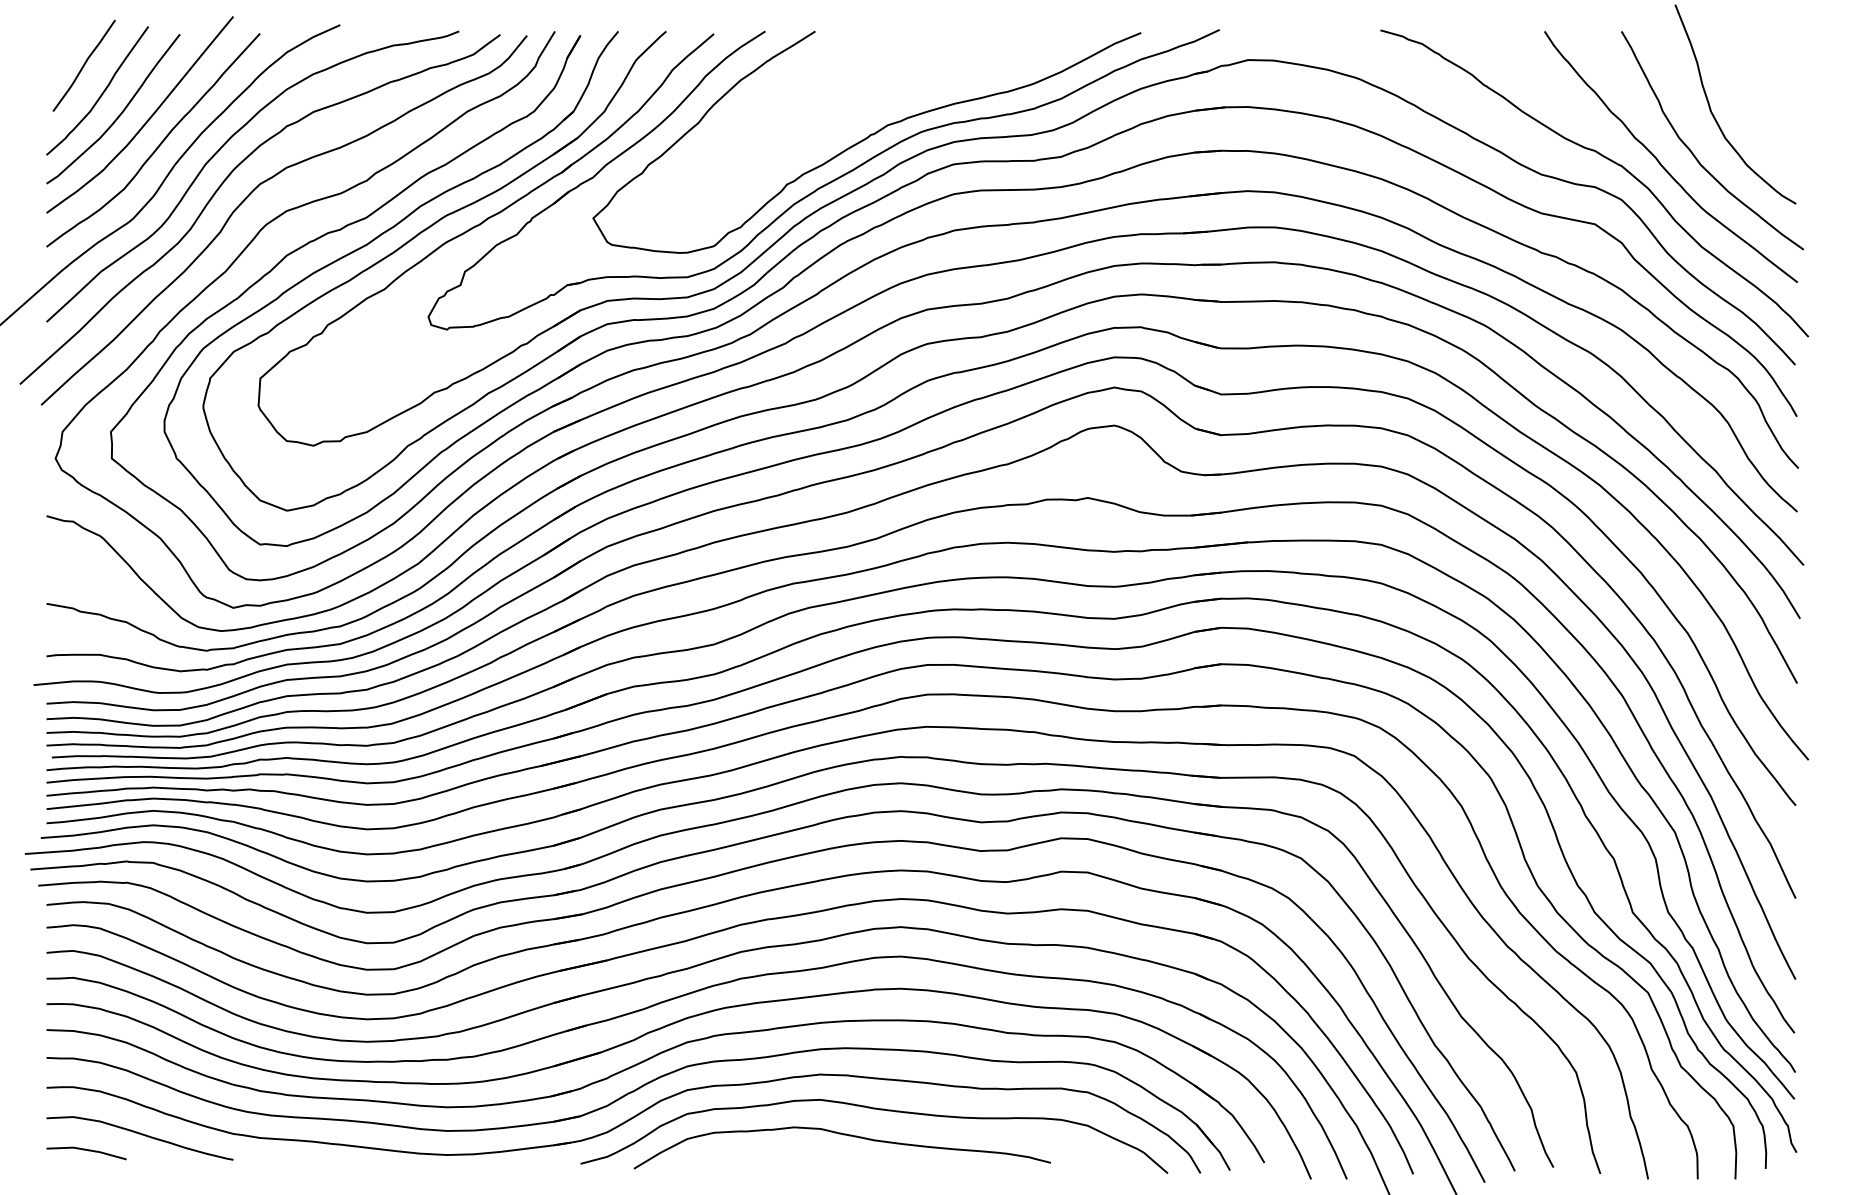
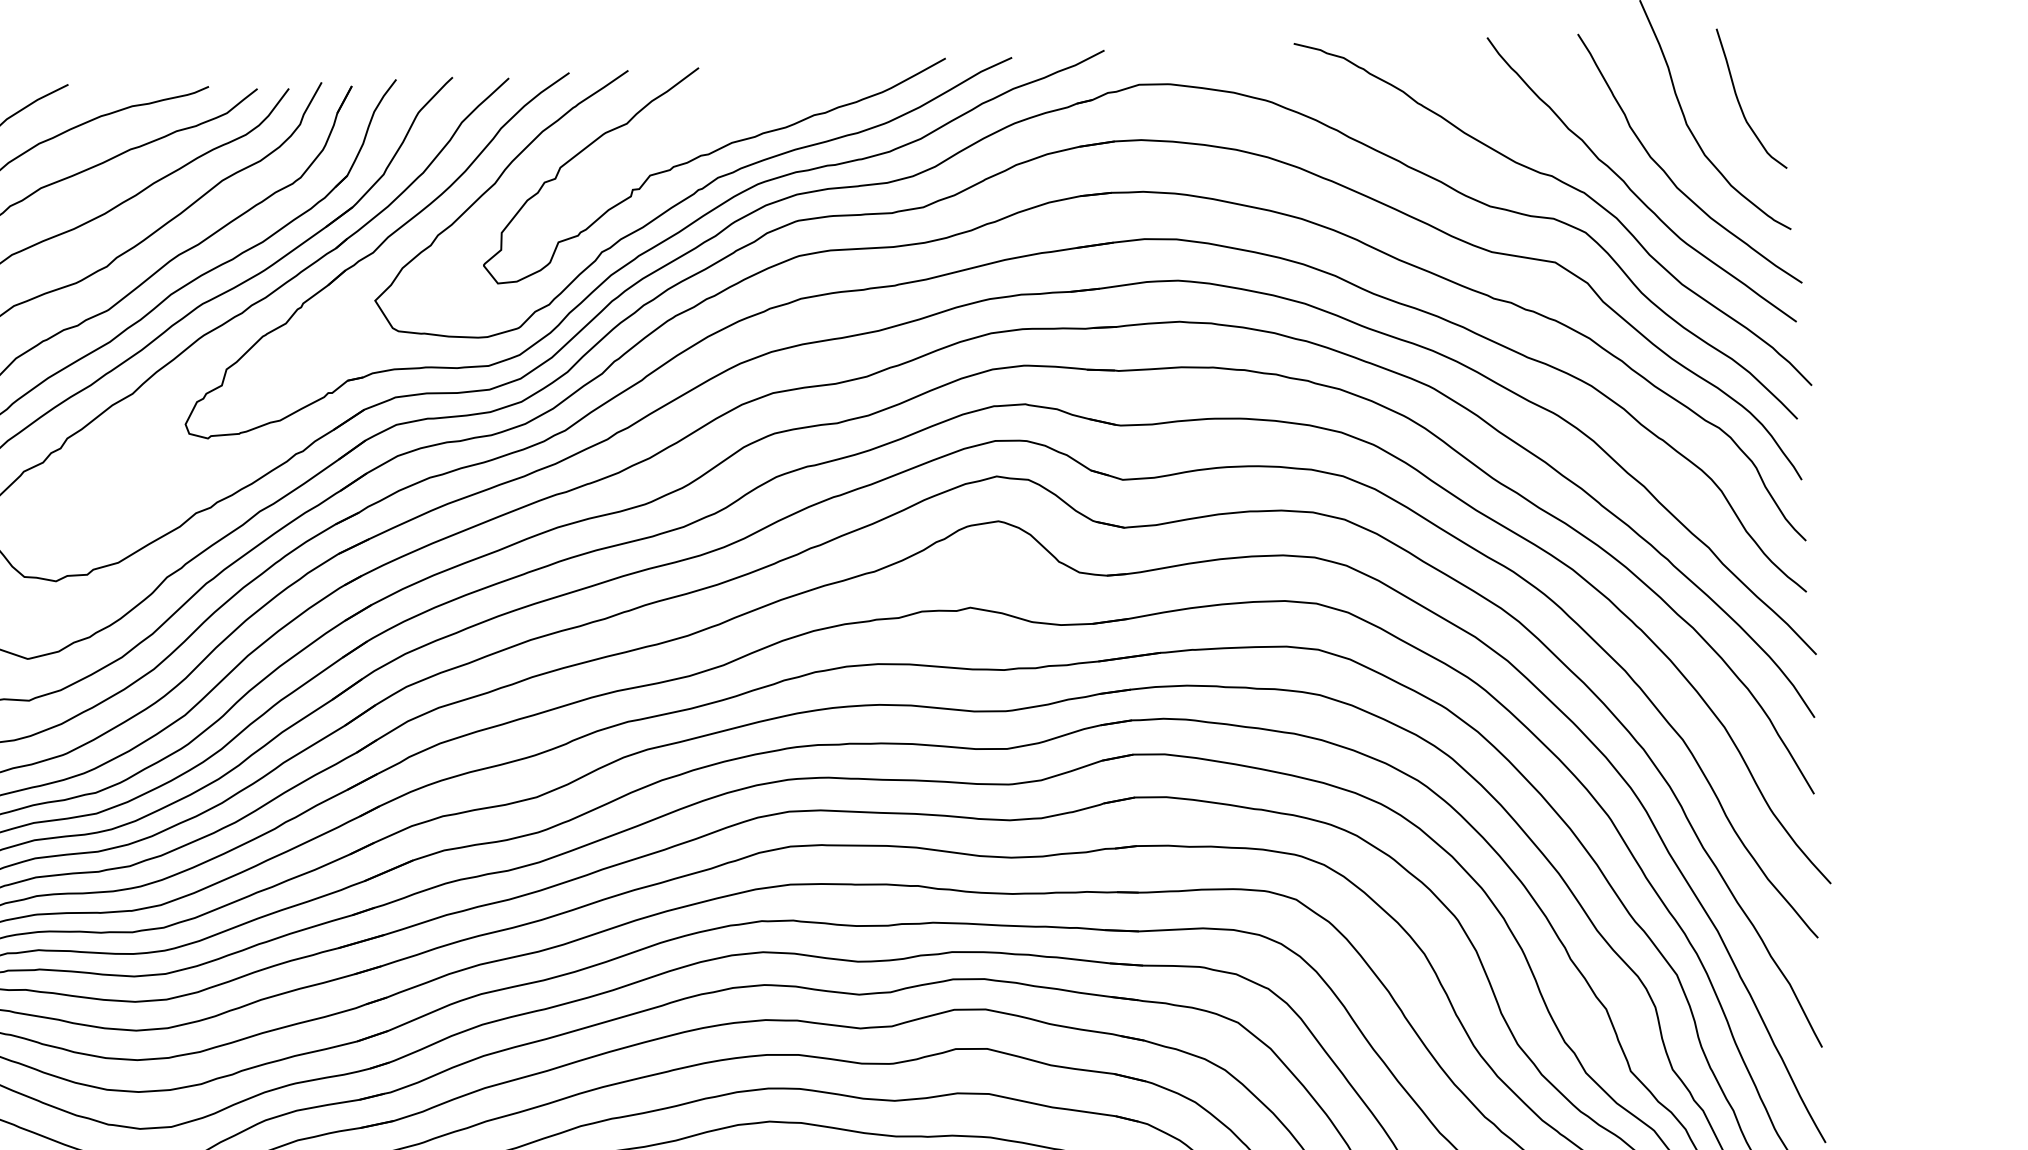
curve: (1757, 95) -> (1740, 103), added
curve: (879, 106) -> (707, 156), added

